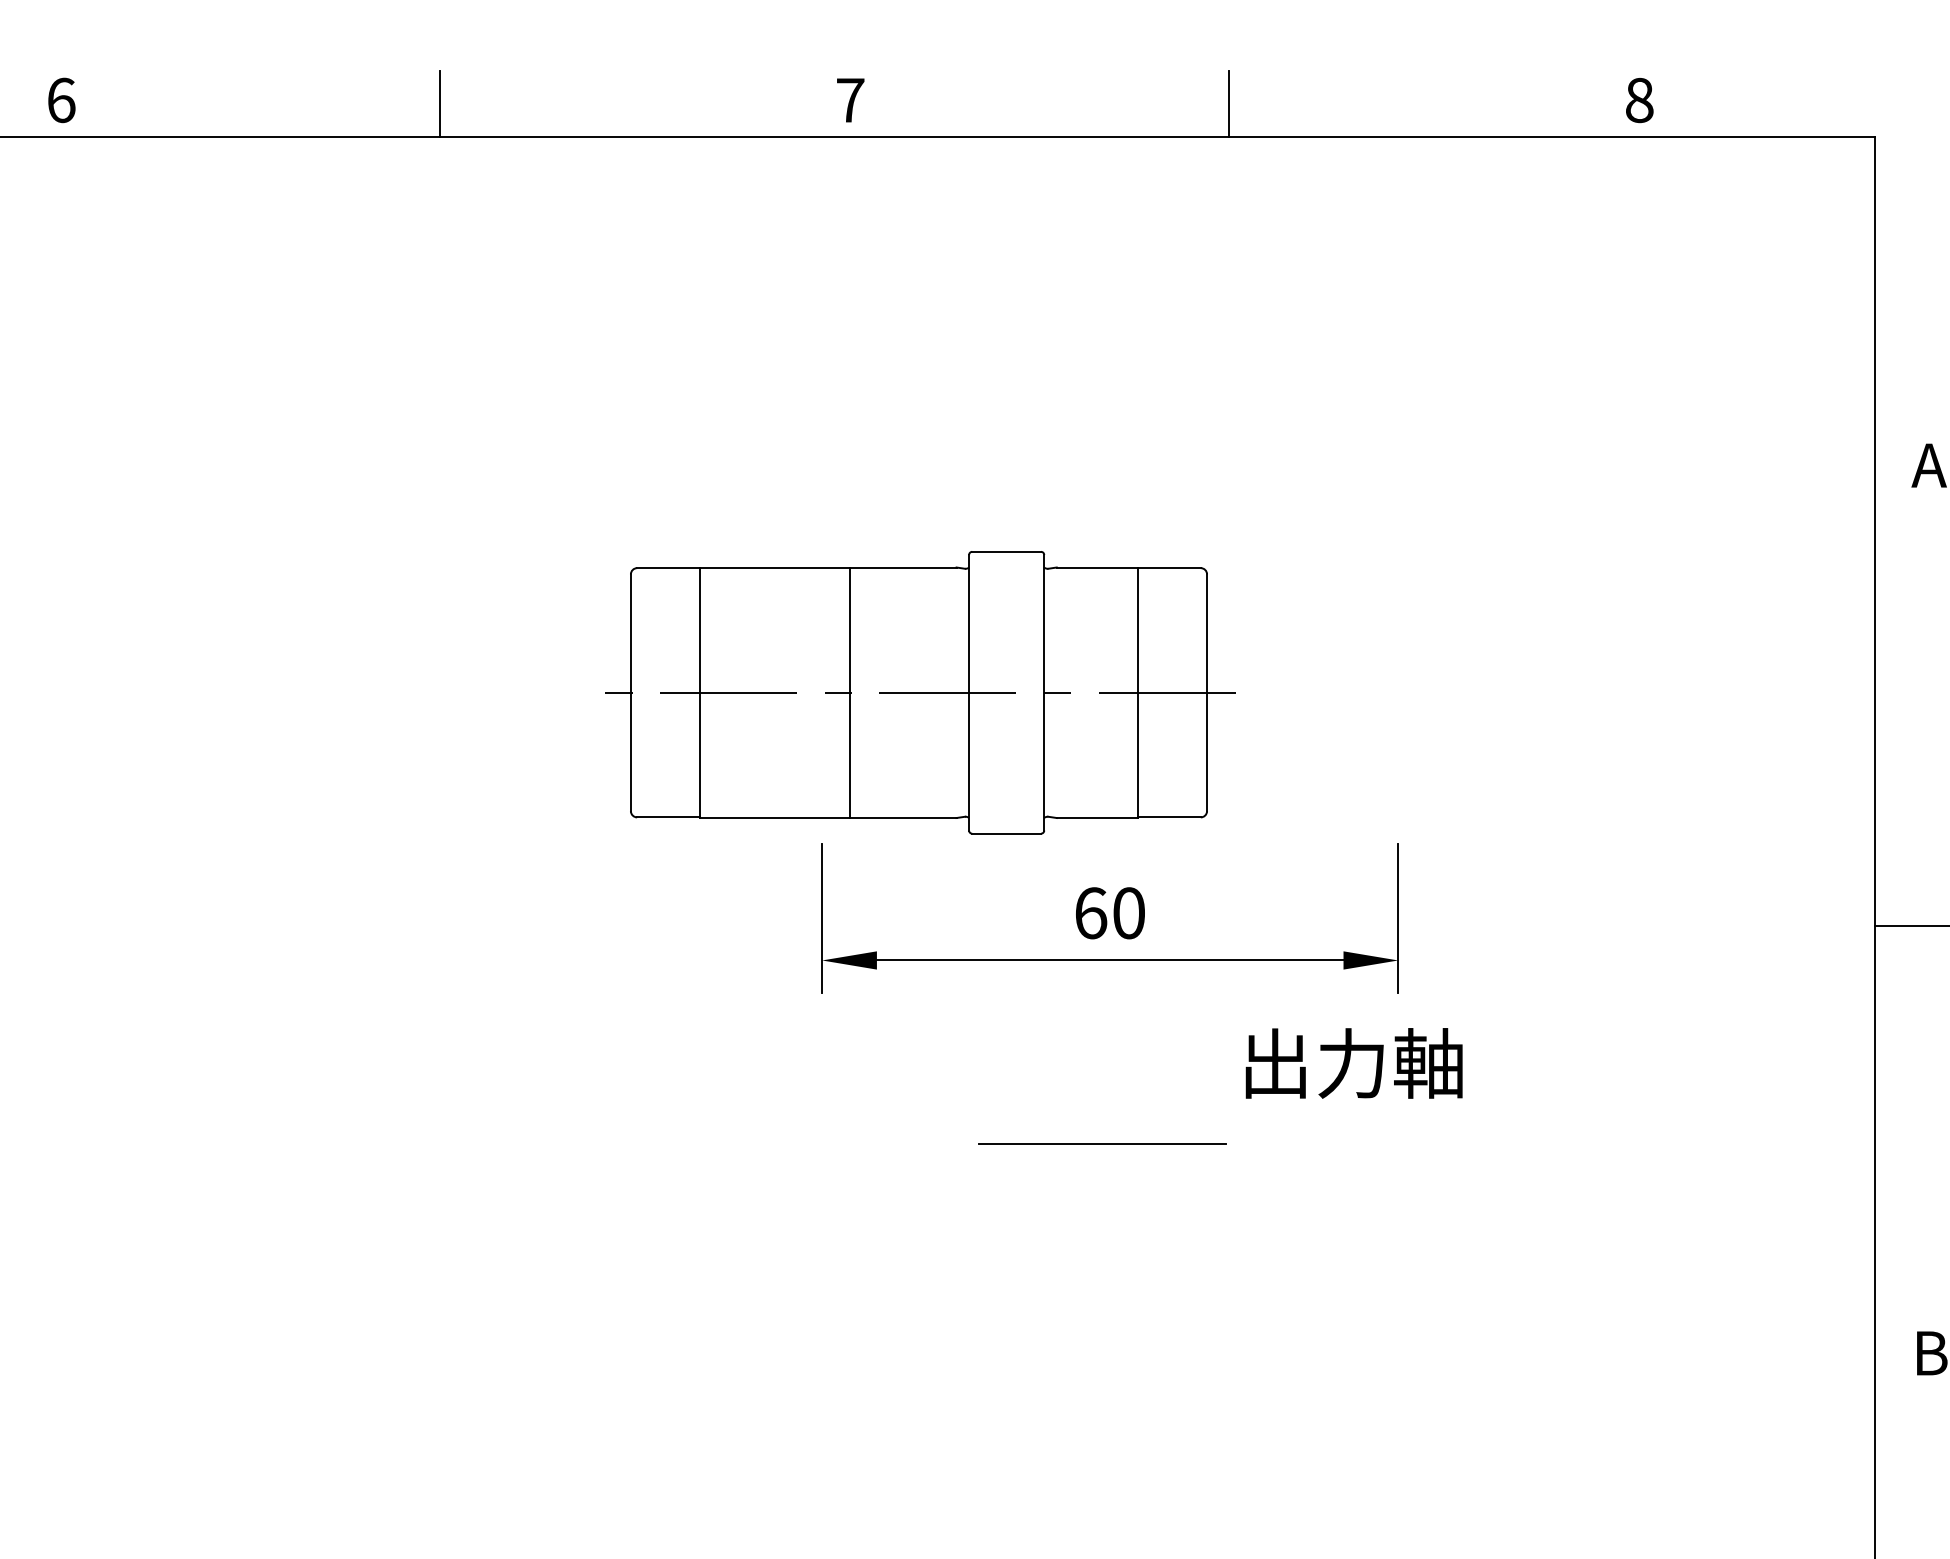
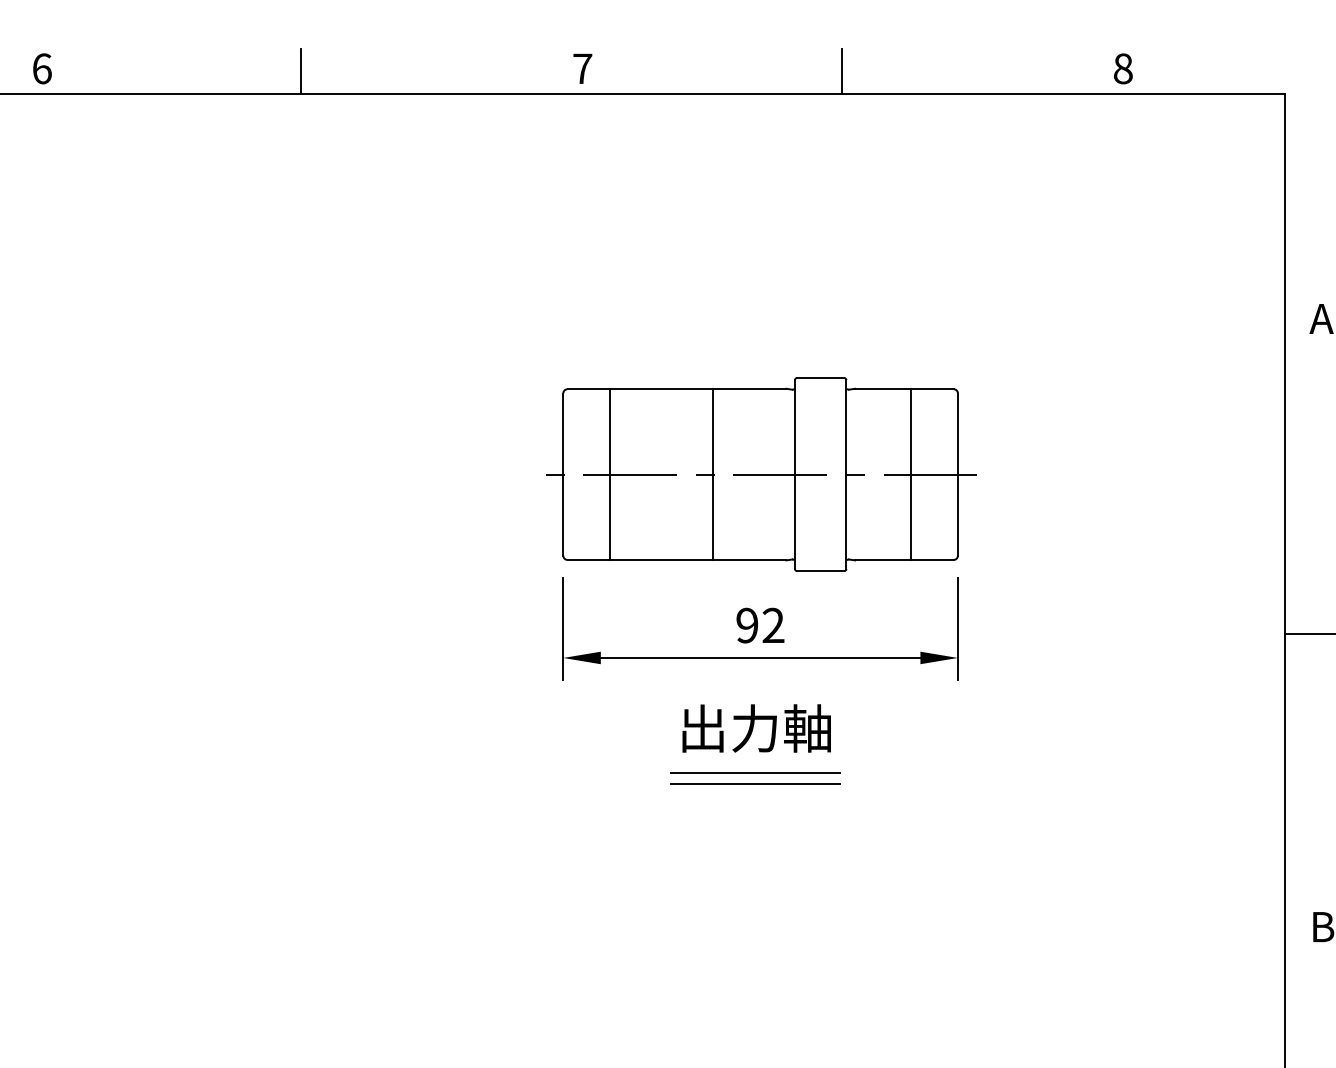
part: (920, 692) -> (761, 474), moved
text: (1110, 913) -> (760, 625), 60 -> 92
text: (1353, 1063) -> (756, 728), moved
line: (1102, 1129) -> (755, 773), added

